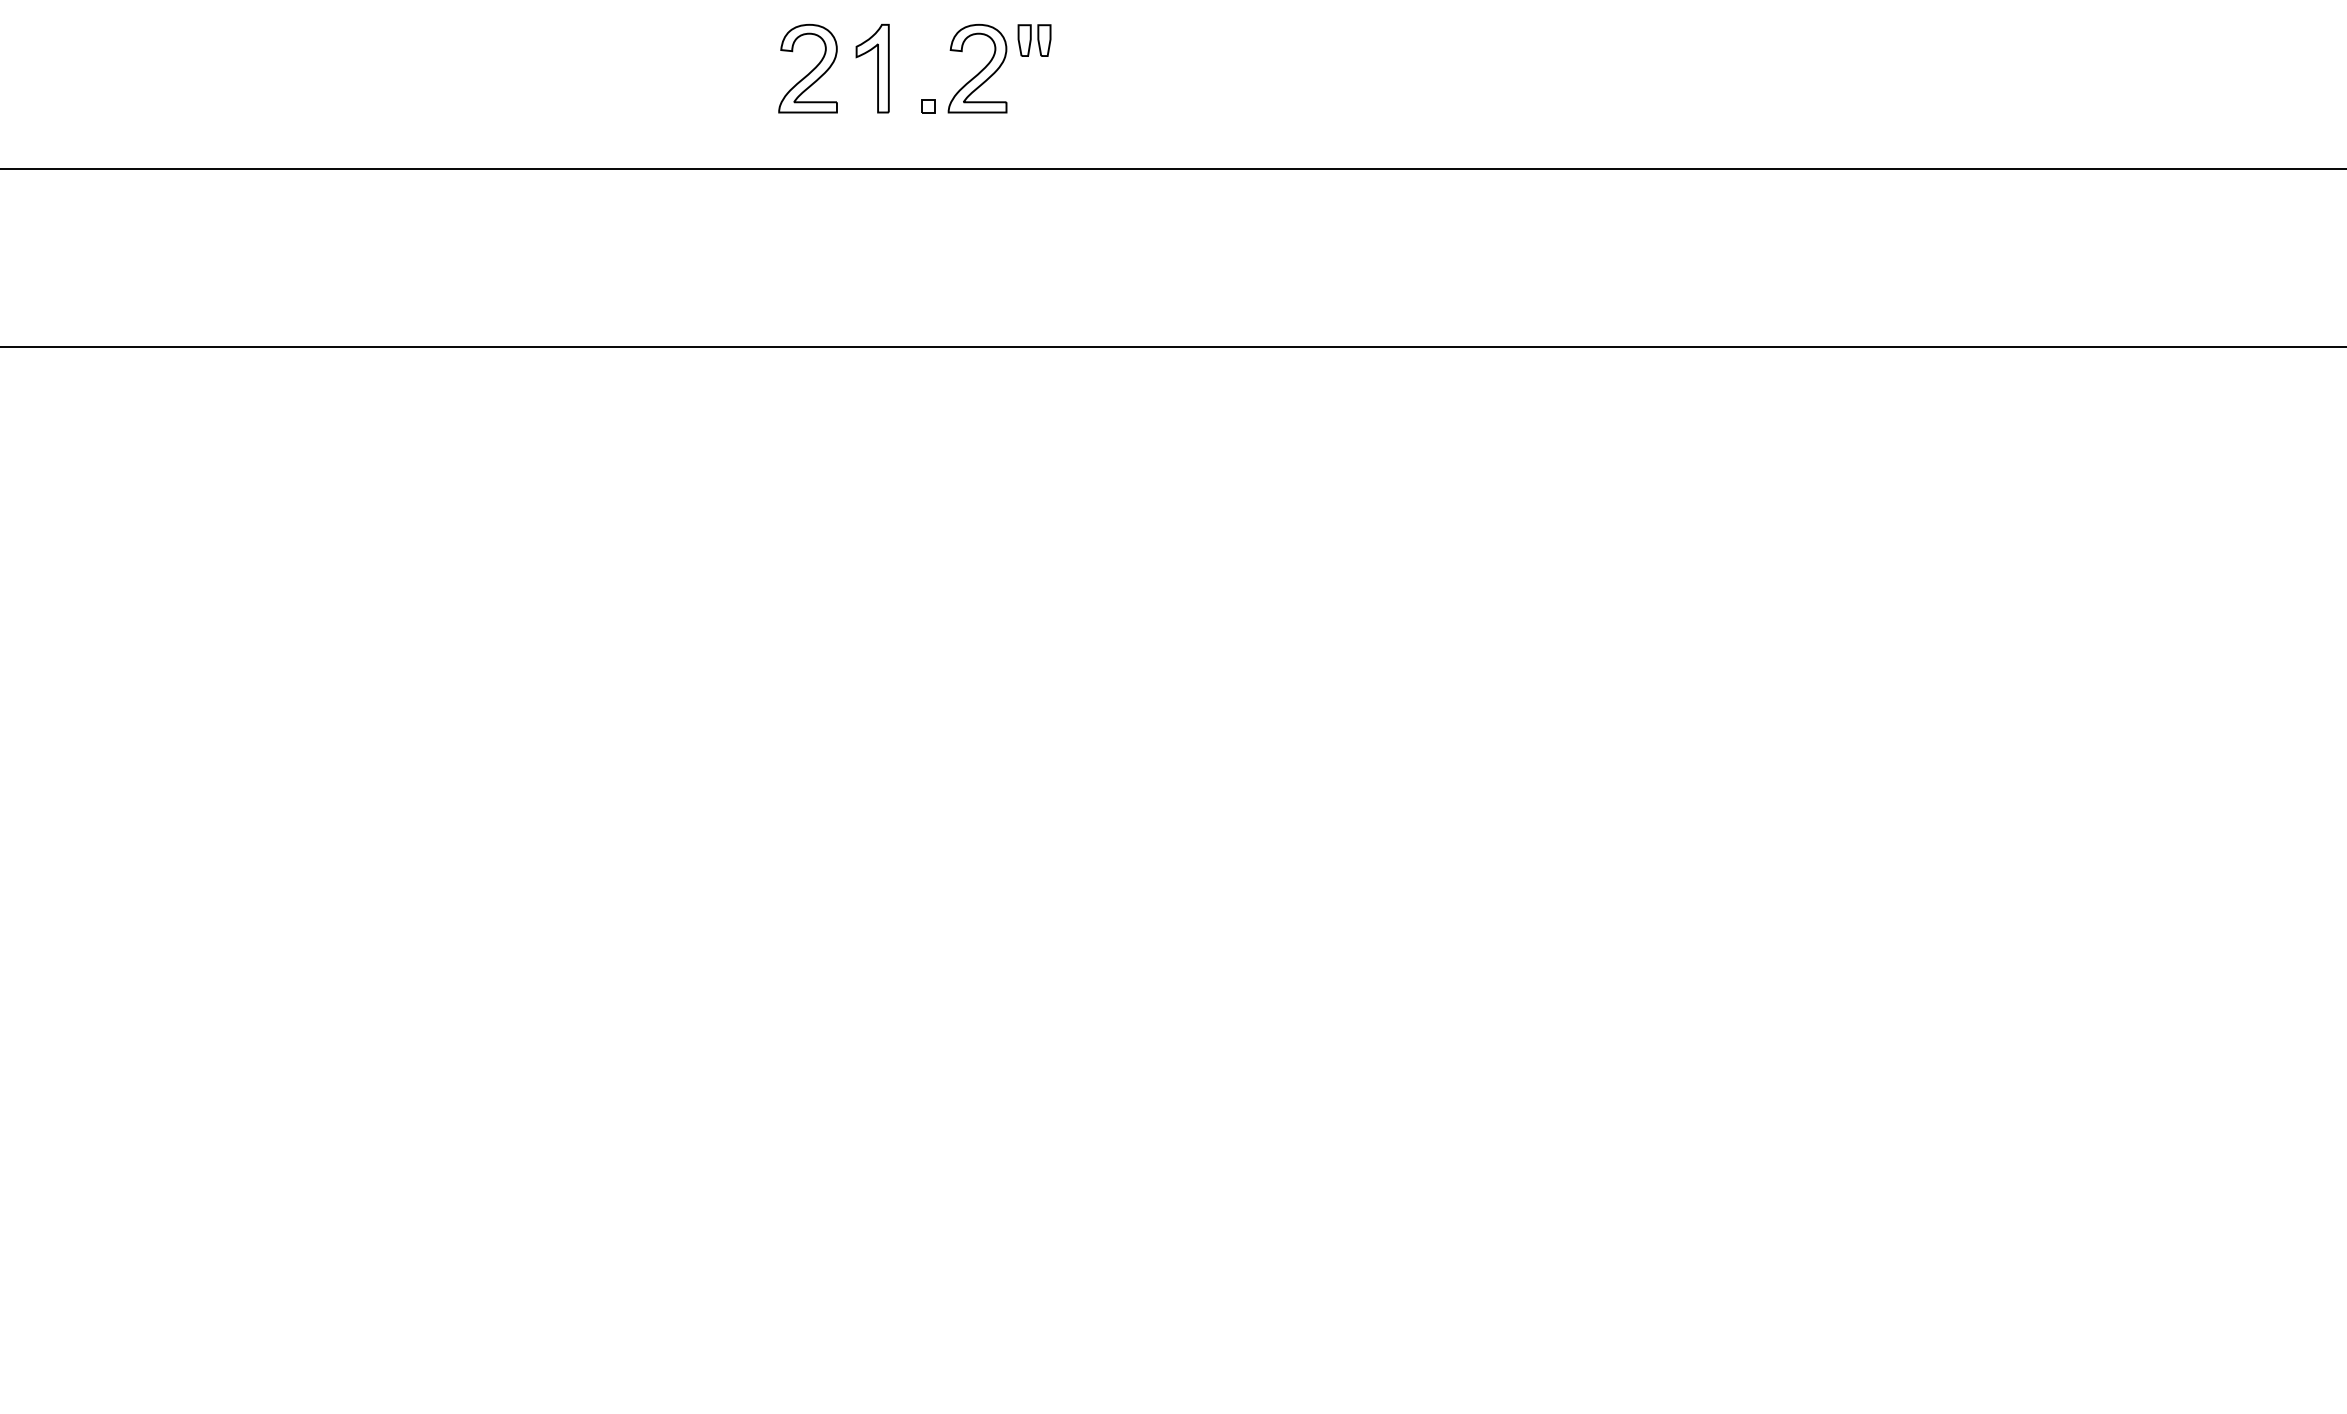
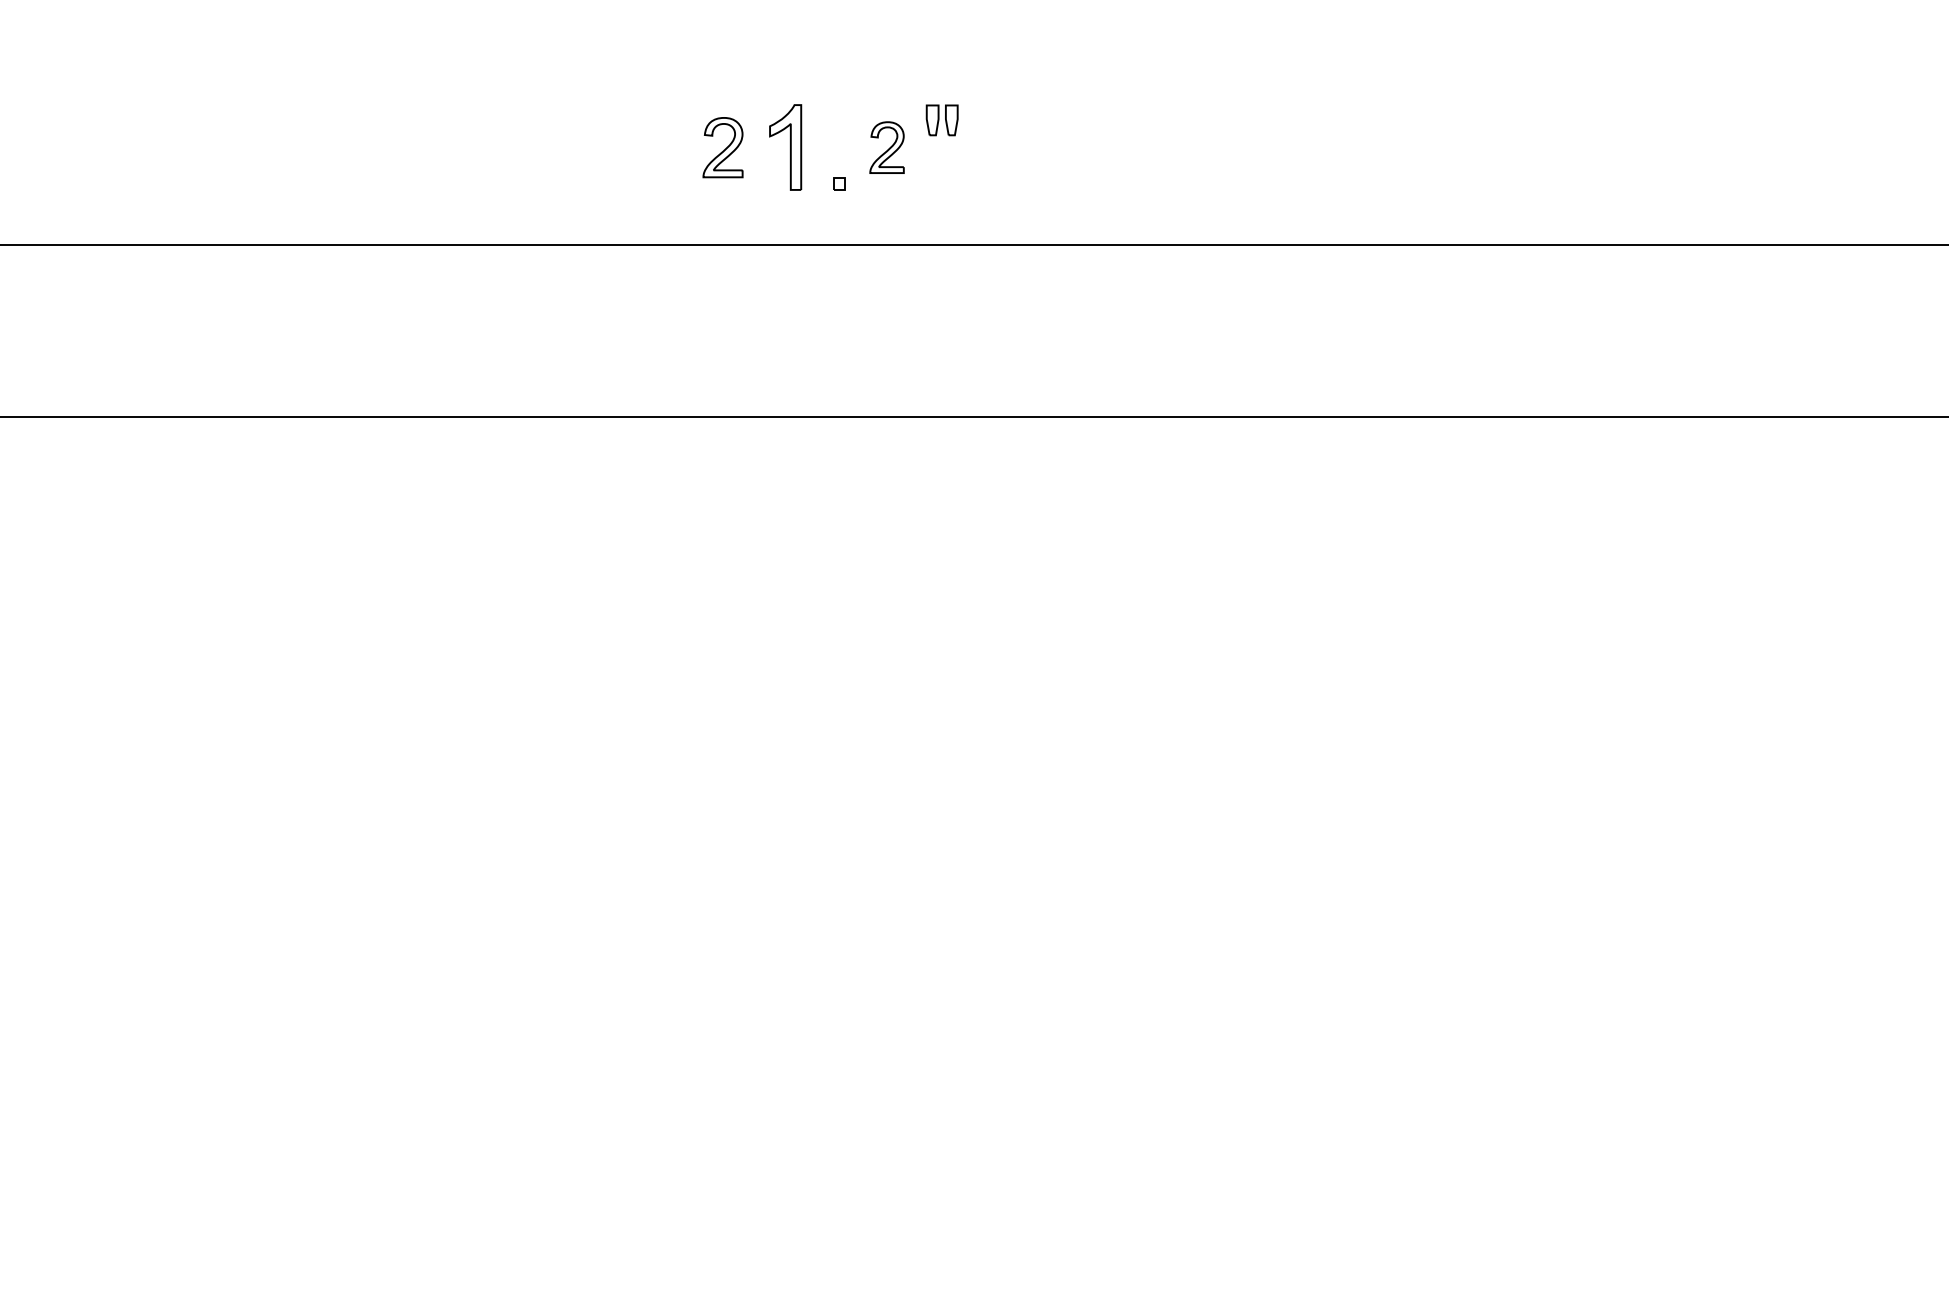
part: (807, 68) -> (722, 147), size x0.7
part: (977, 68) -> (887, 147), size x0.6

